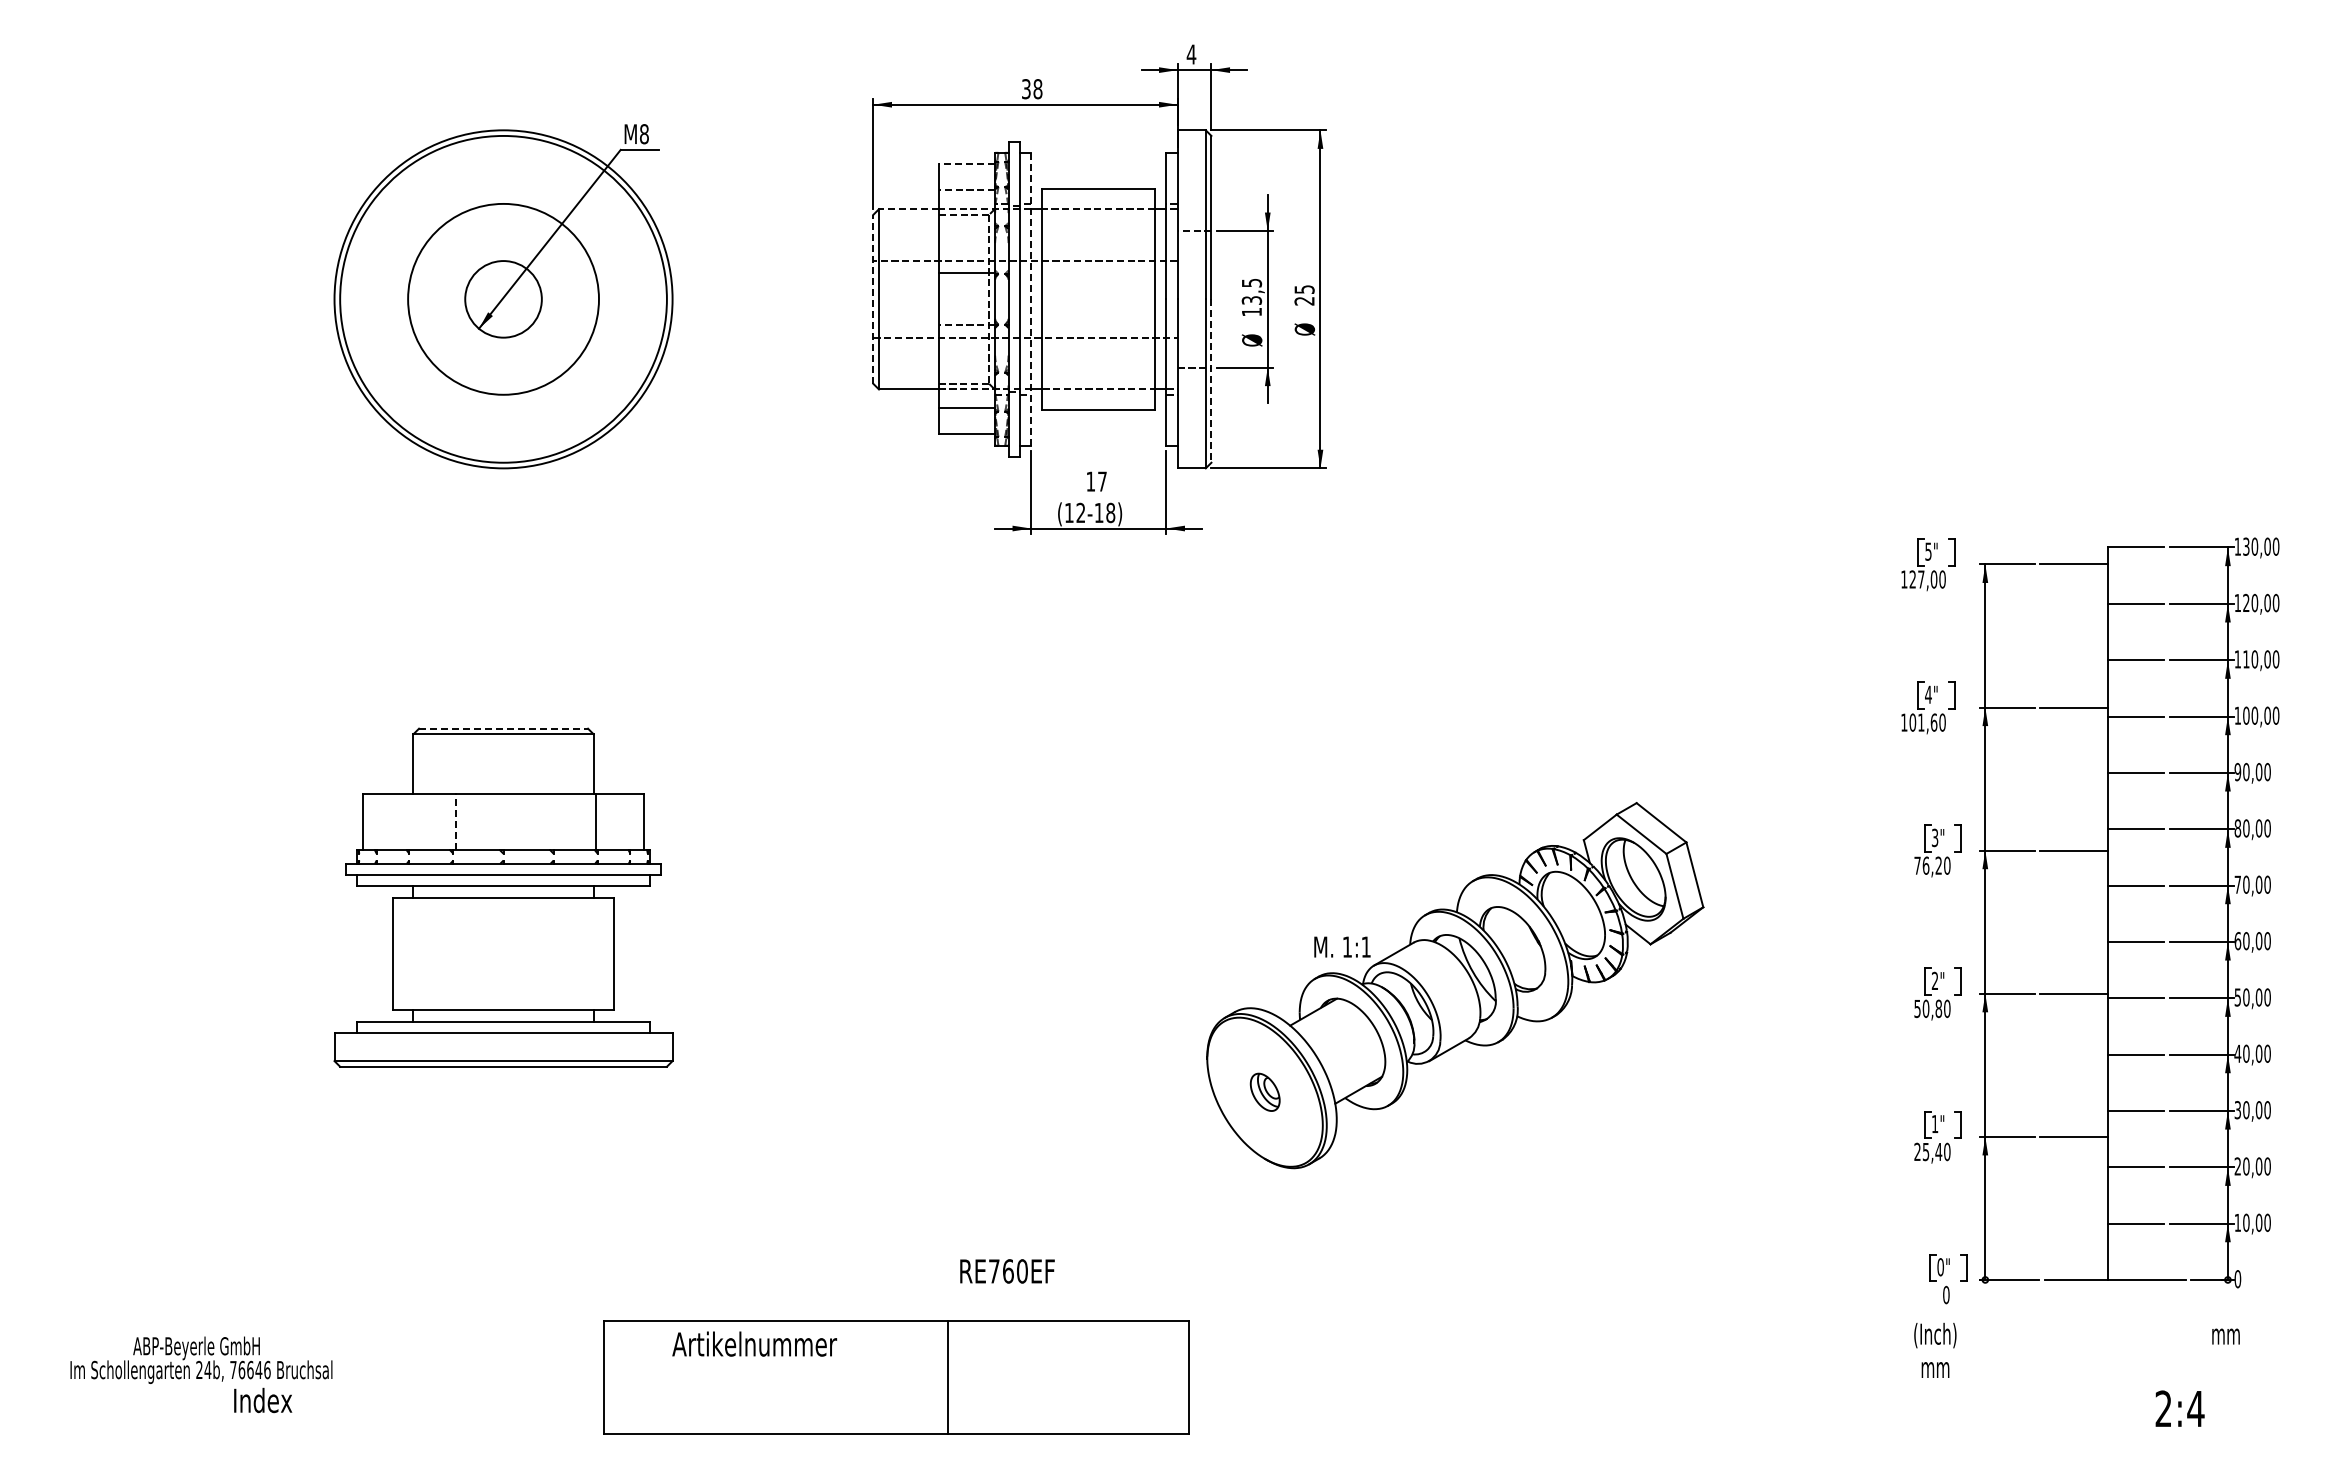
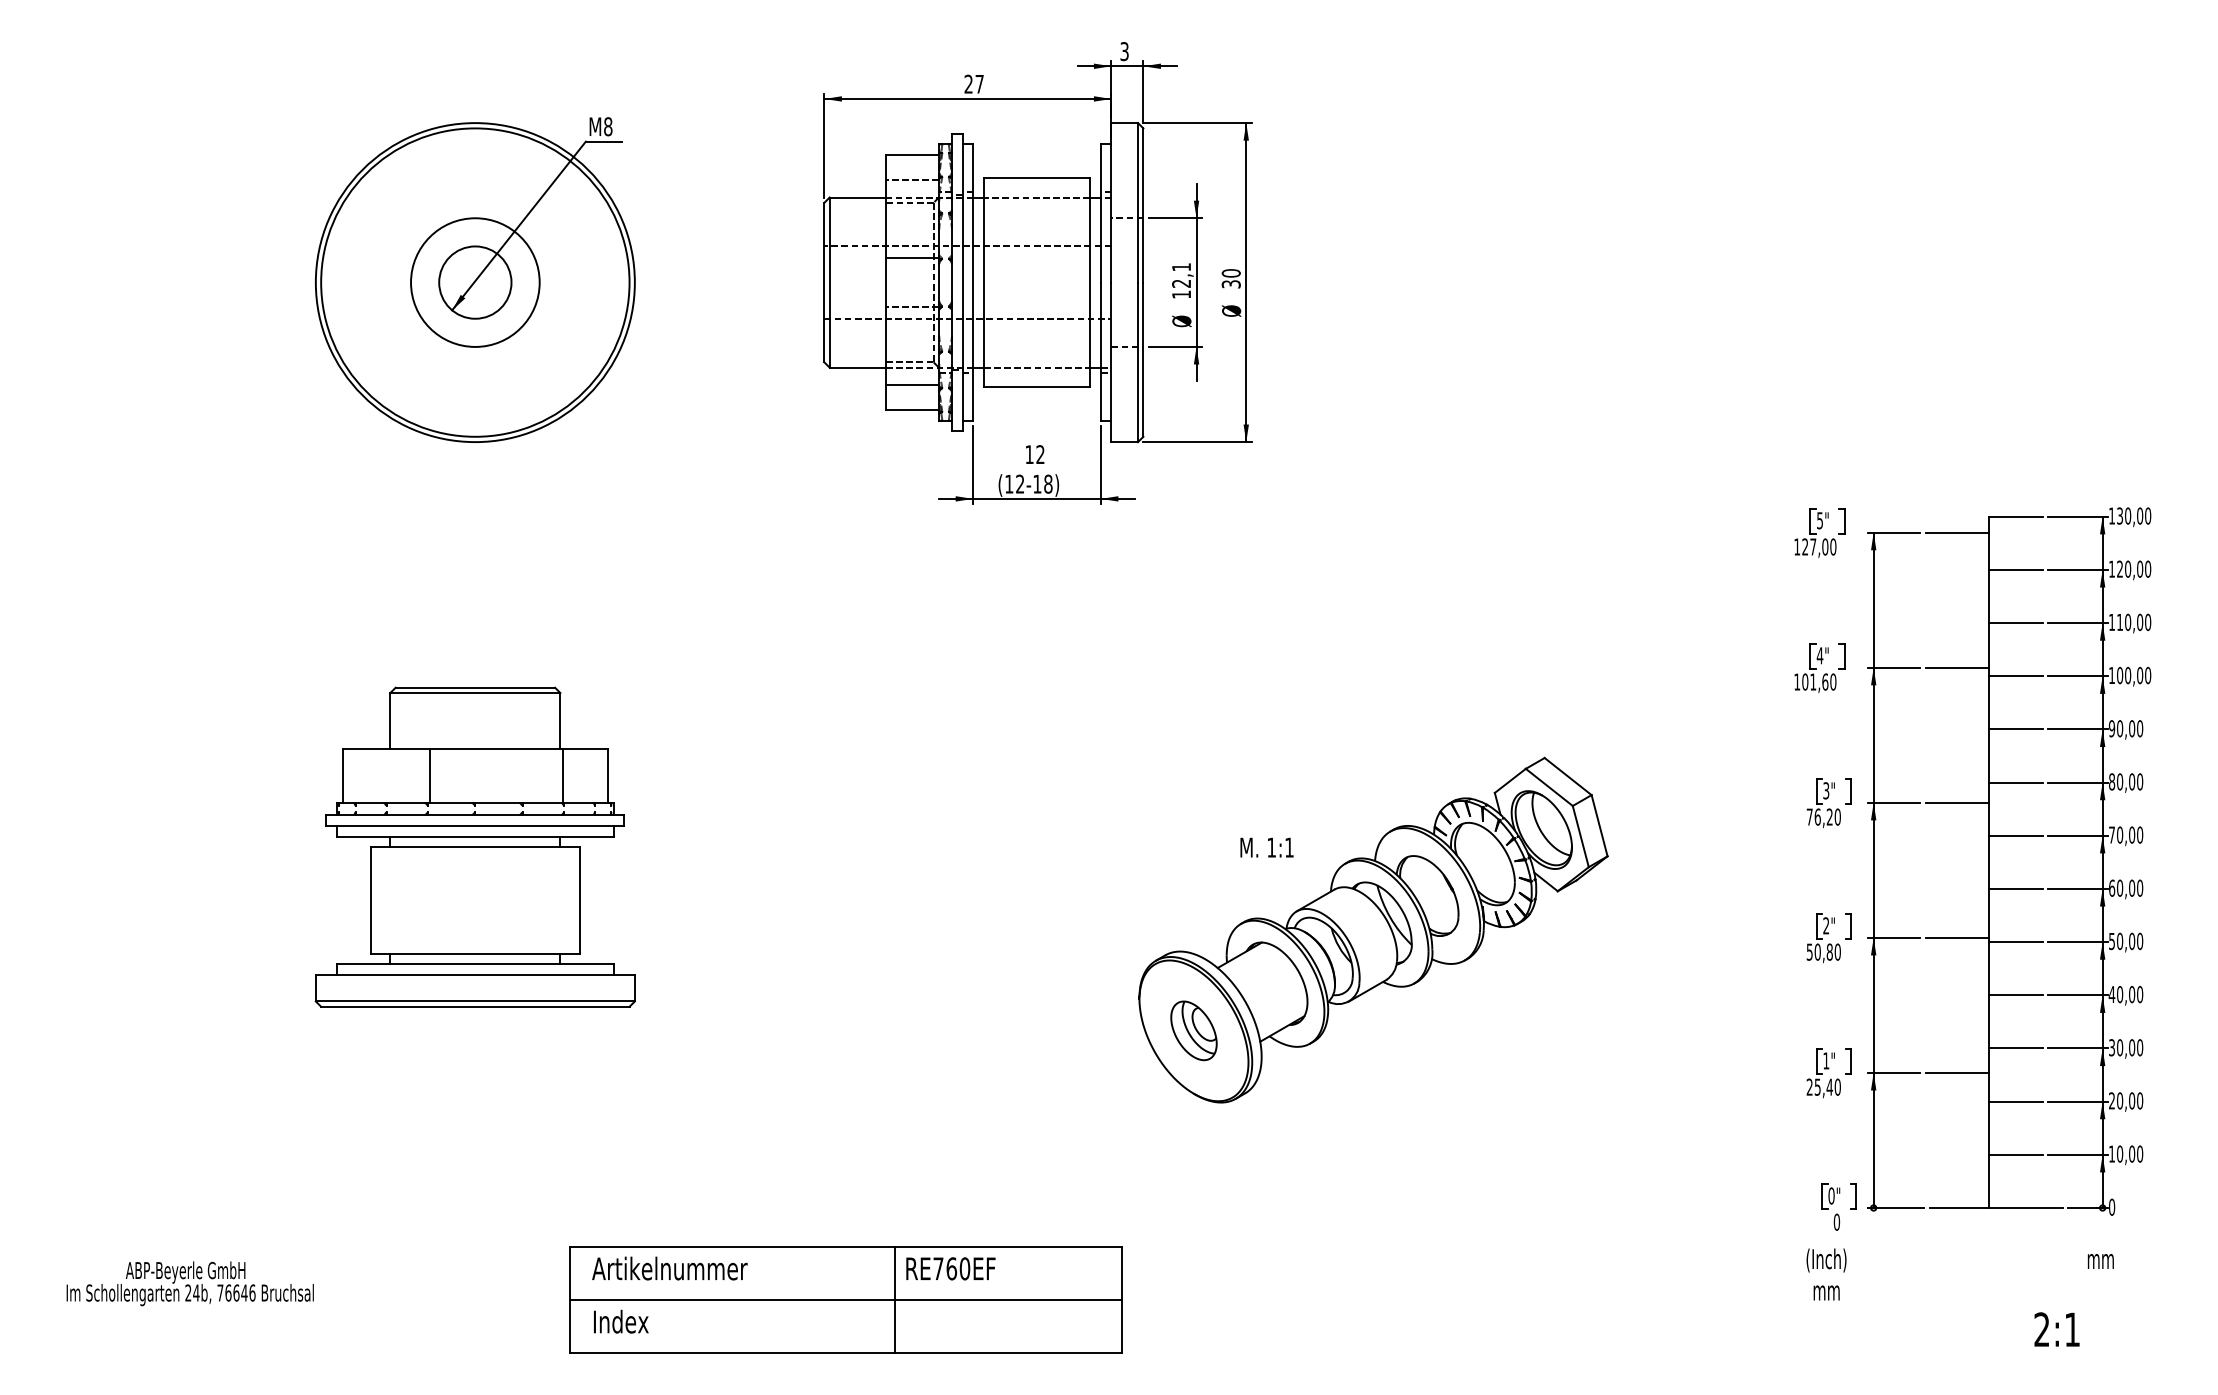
text: (1191, 54) -> (1124, 51), 4 -> 3
text: (1032, 89) -> (974, 84), 38 -> 27
line: (966, 164) -> (912, 155), dashed -> solid
line: (908, 209) -> (857, 197), dashed -> solid
text: (1252, 291) -> (1182, 275), 13,5 -> 12,1
text: (1304, 295) -> (1231, 278), 25 -> 30
circle: (503, 299) -> (475, 282), size x0.71
line: (873, 299) -> (824, 282), dashed -> solid
line: (1031, 299) -> (973, 282), dashed -> solid
line: (1211, 381) -> (1143, 360), dashed -> solid
text: (1102, 481) -> (1040, 454), 17 -> 12
line: (503, 728) -> (475, 687), dashed -> solid
line: (455, 821) -> (430, 775), dashed -> solid
text: (1342, 946) -> (1267, 847), moved
part: (1265, 1092) -> (1194, 1031), size x1.67
text: (1007, 1271) -> (950, 1268), moved
text: (754, 1343) -> (669, 1267), moved
line: (895, 1377) -> (845, 1300), added
text: (263, 1400) -> (621, 1321), moved
text: (2195, 1408) -> (2072, 1329), 2:4 -> 2:1

